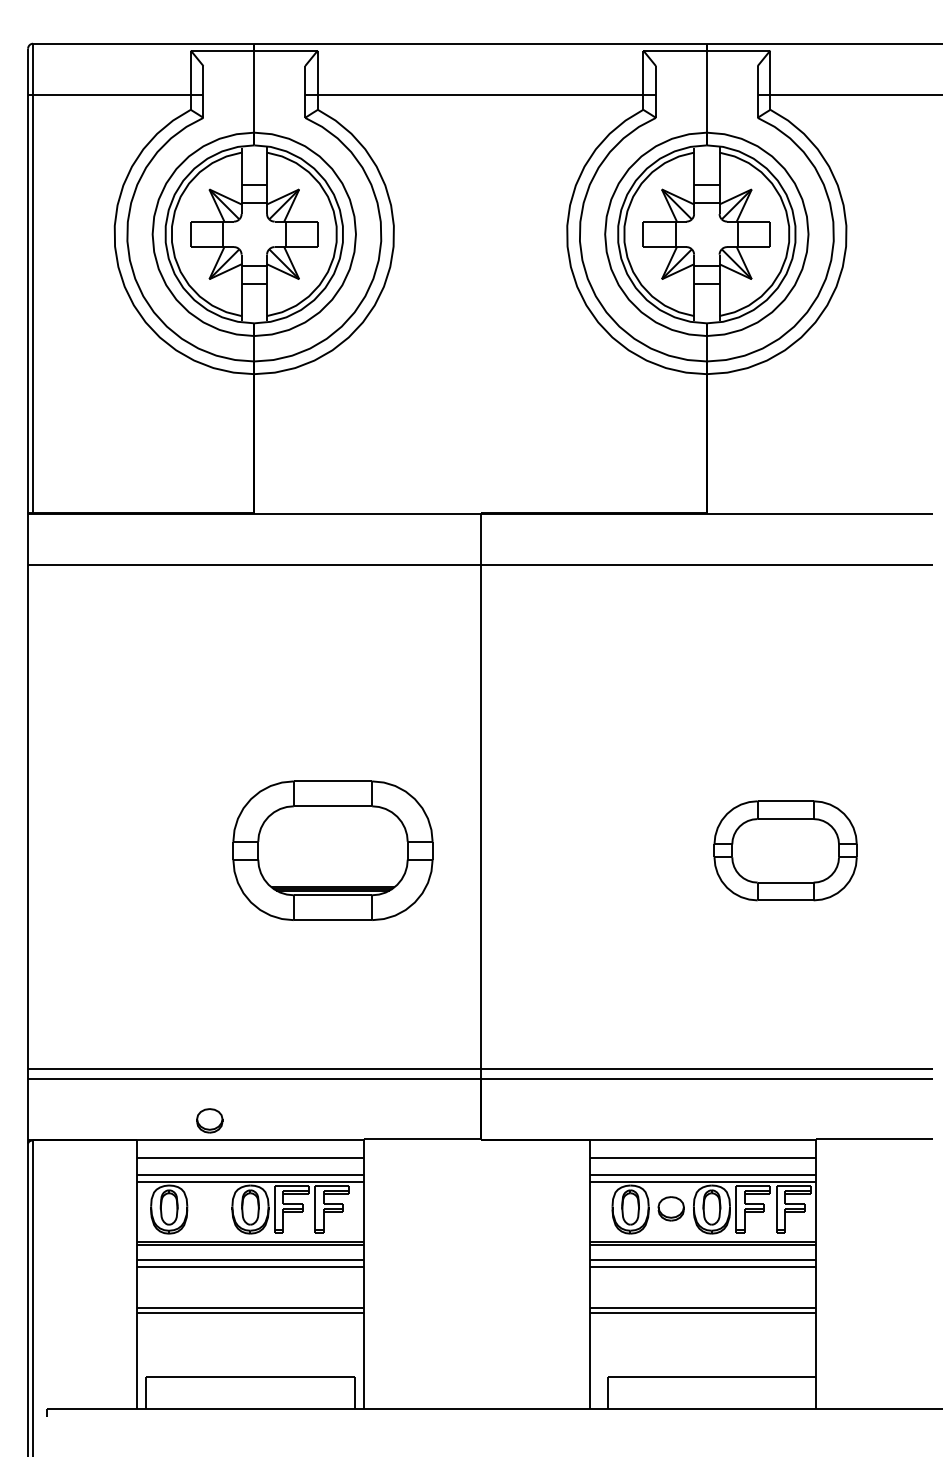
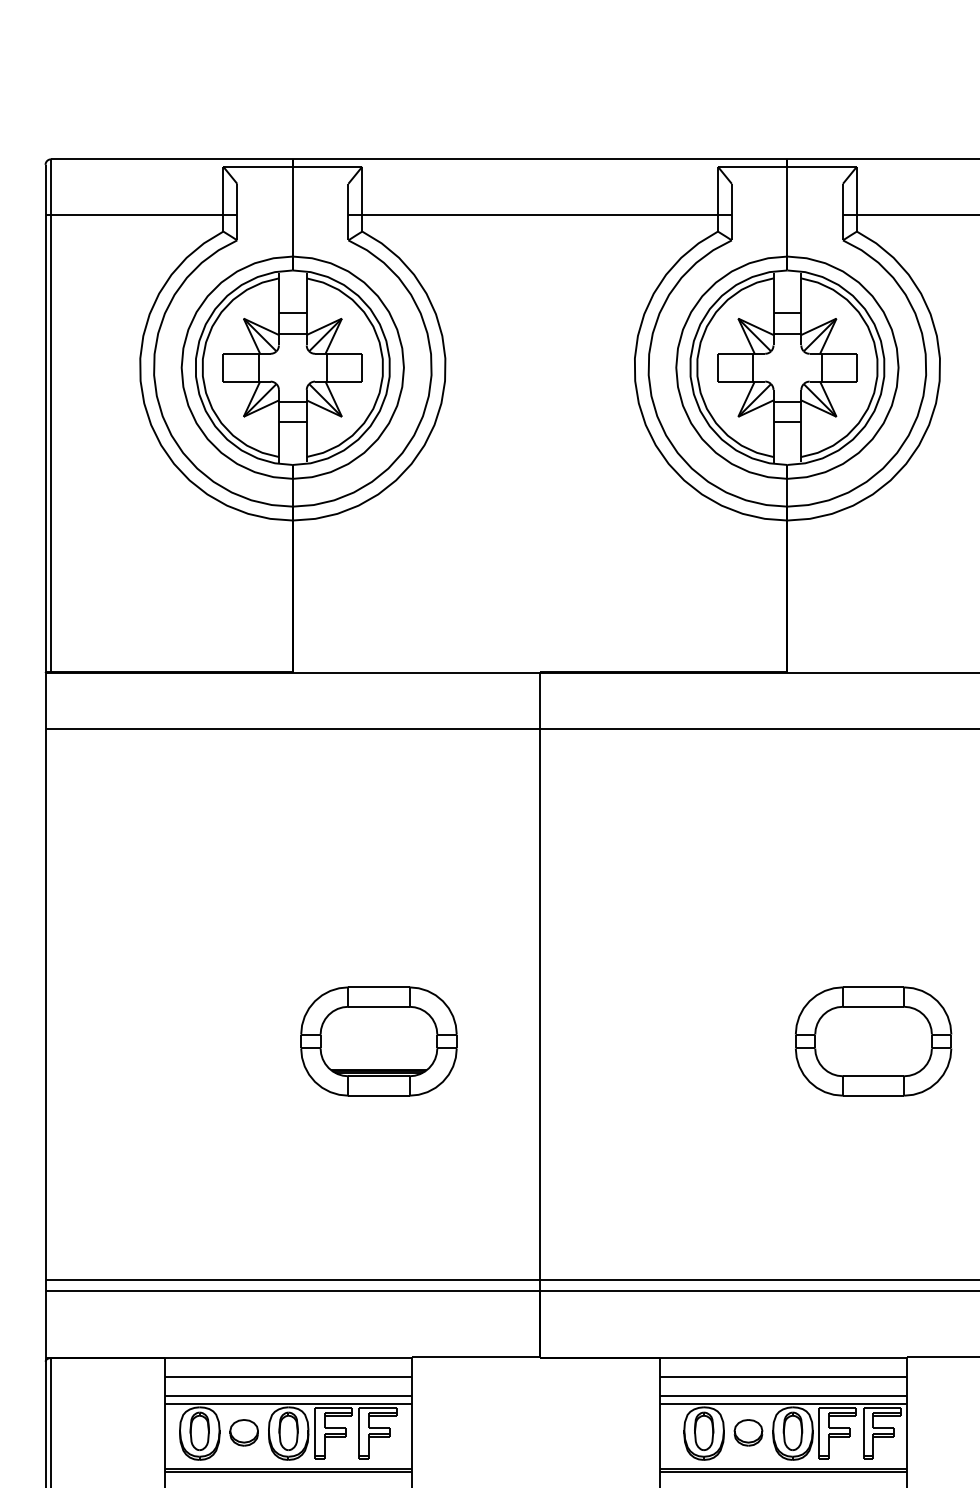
part: (333, 850) -> (379, 1041), size x0.71
part: (209, 1120) -> (243, 1432), moved

